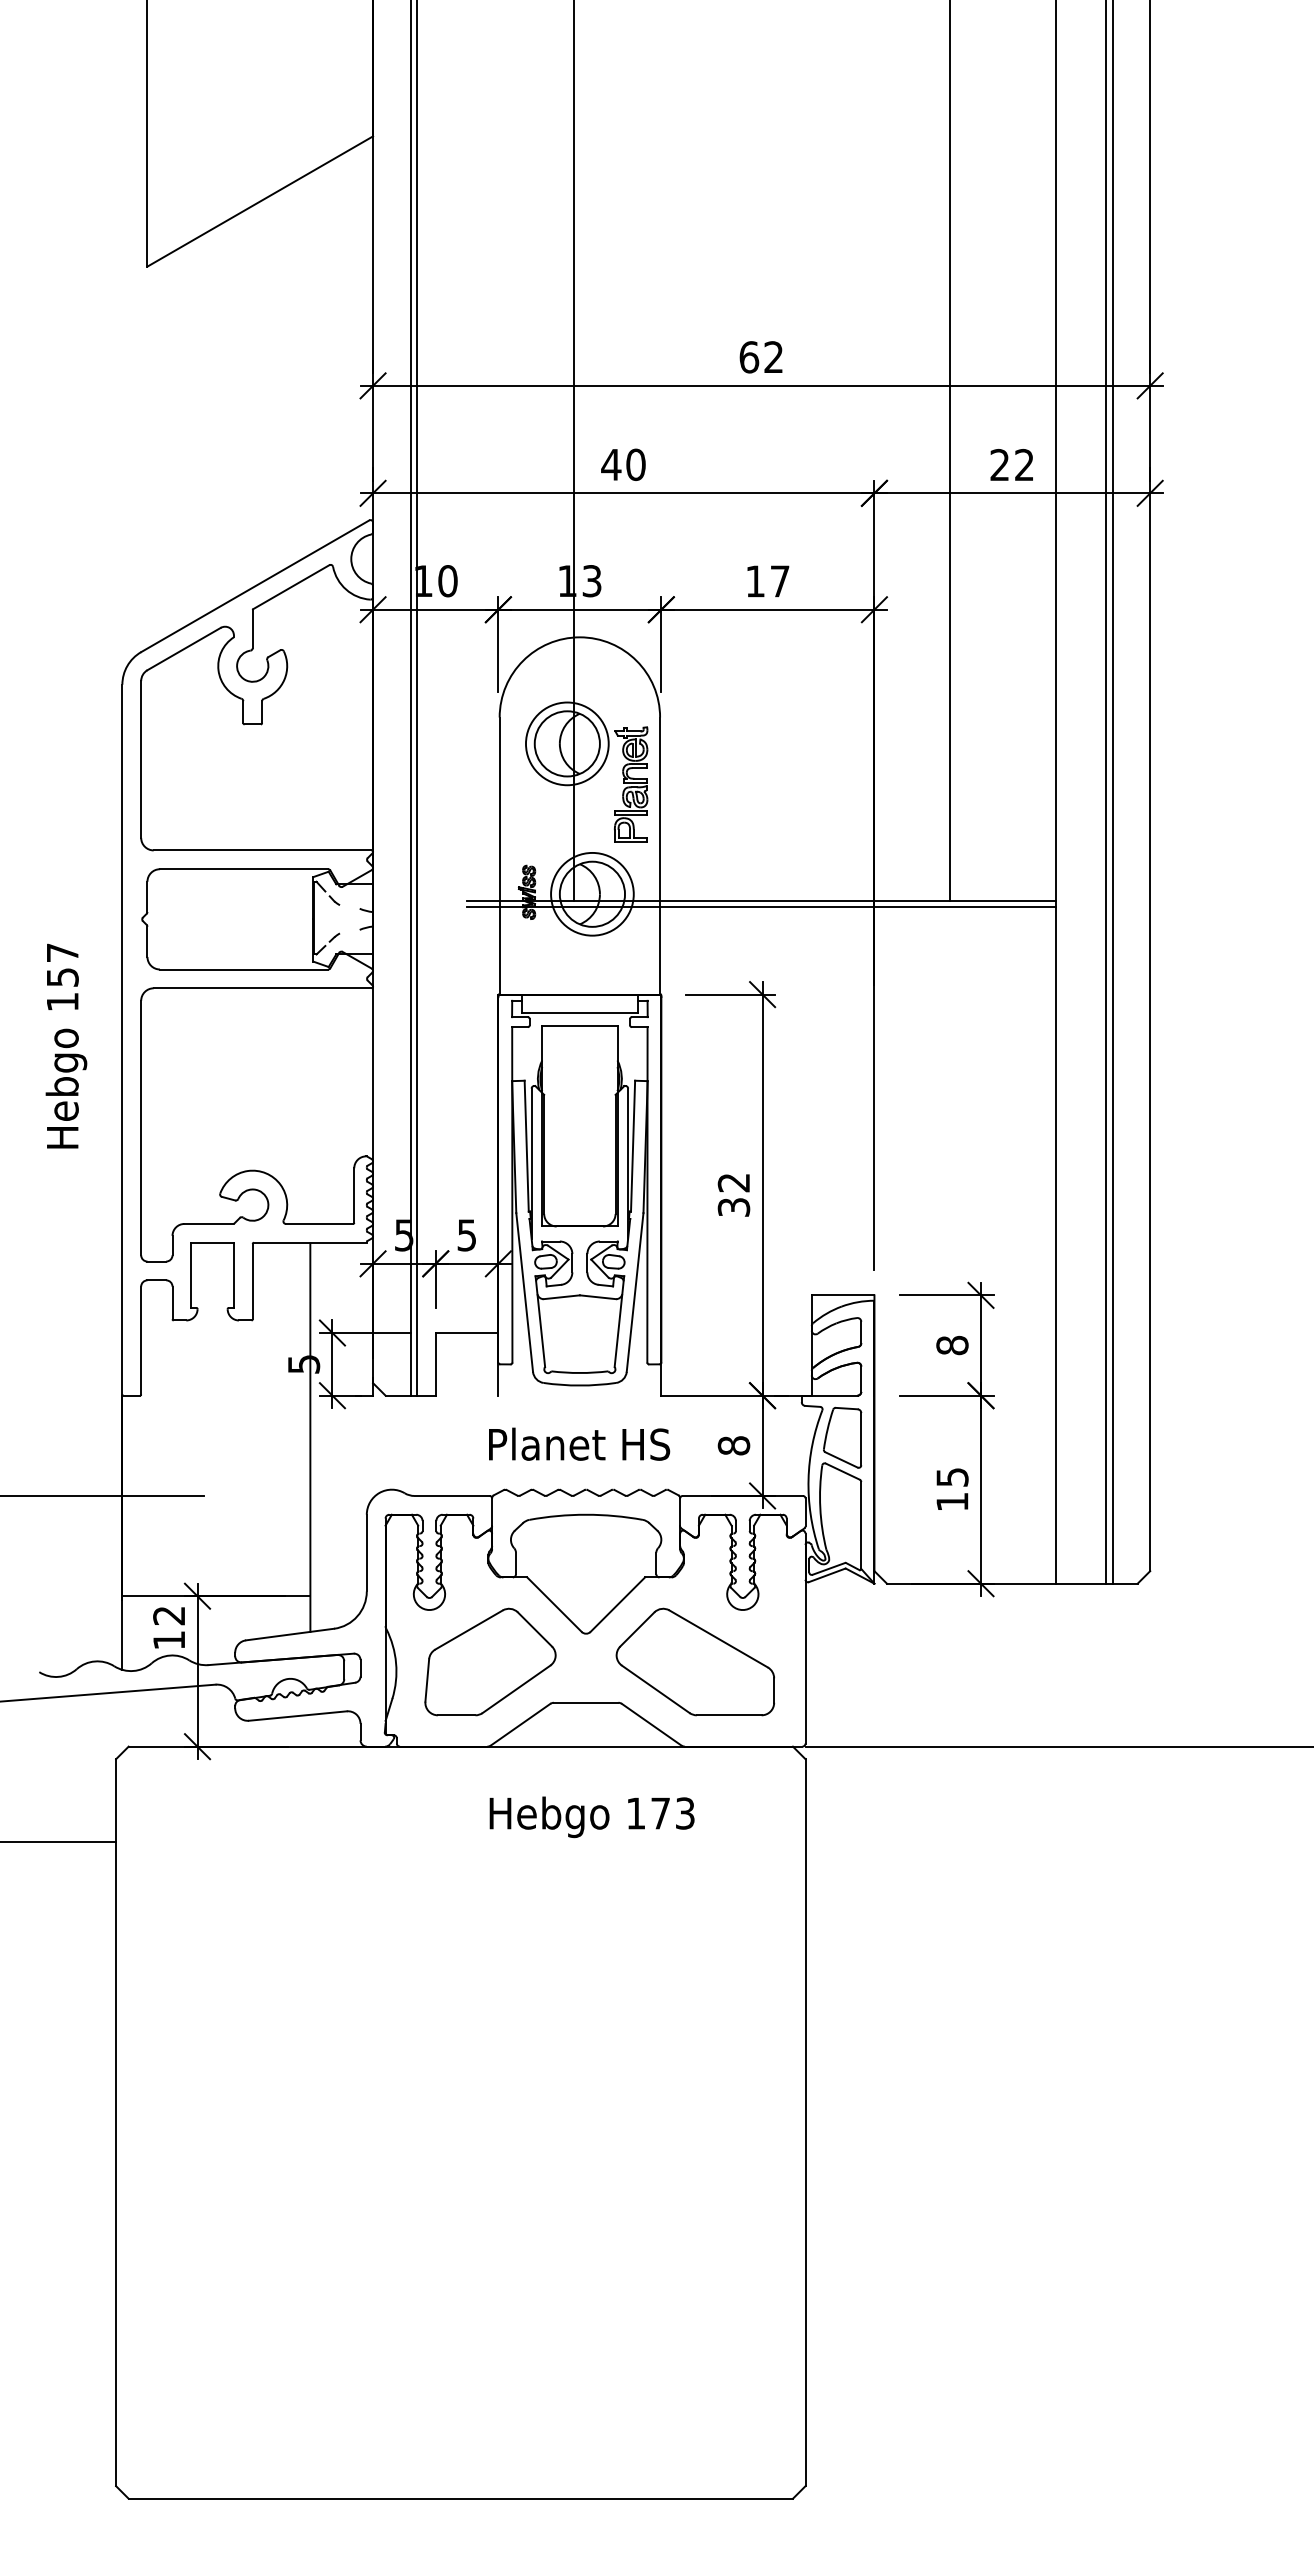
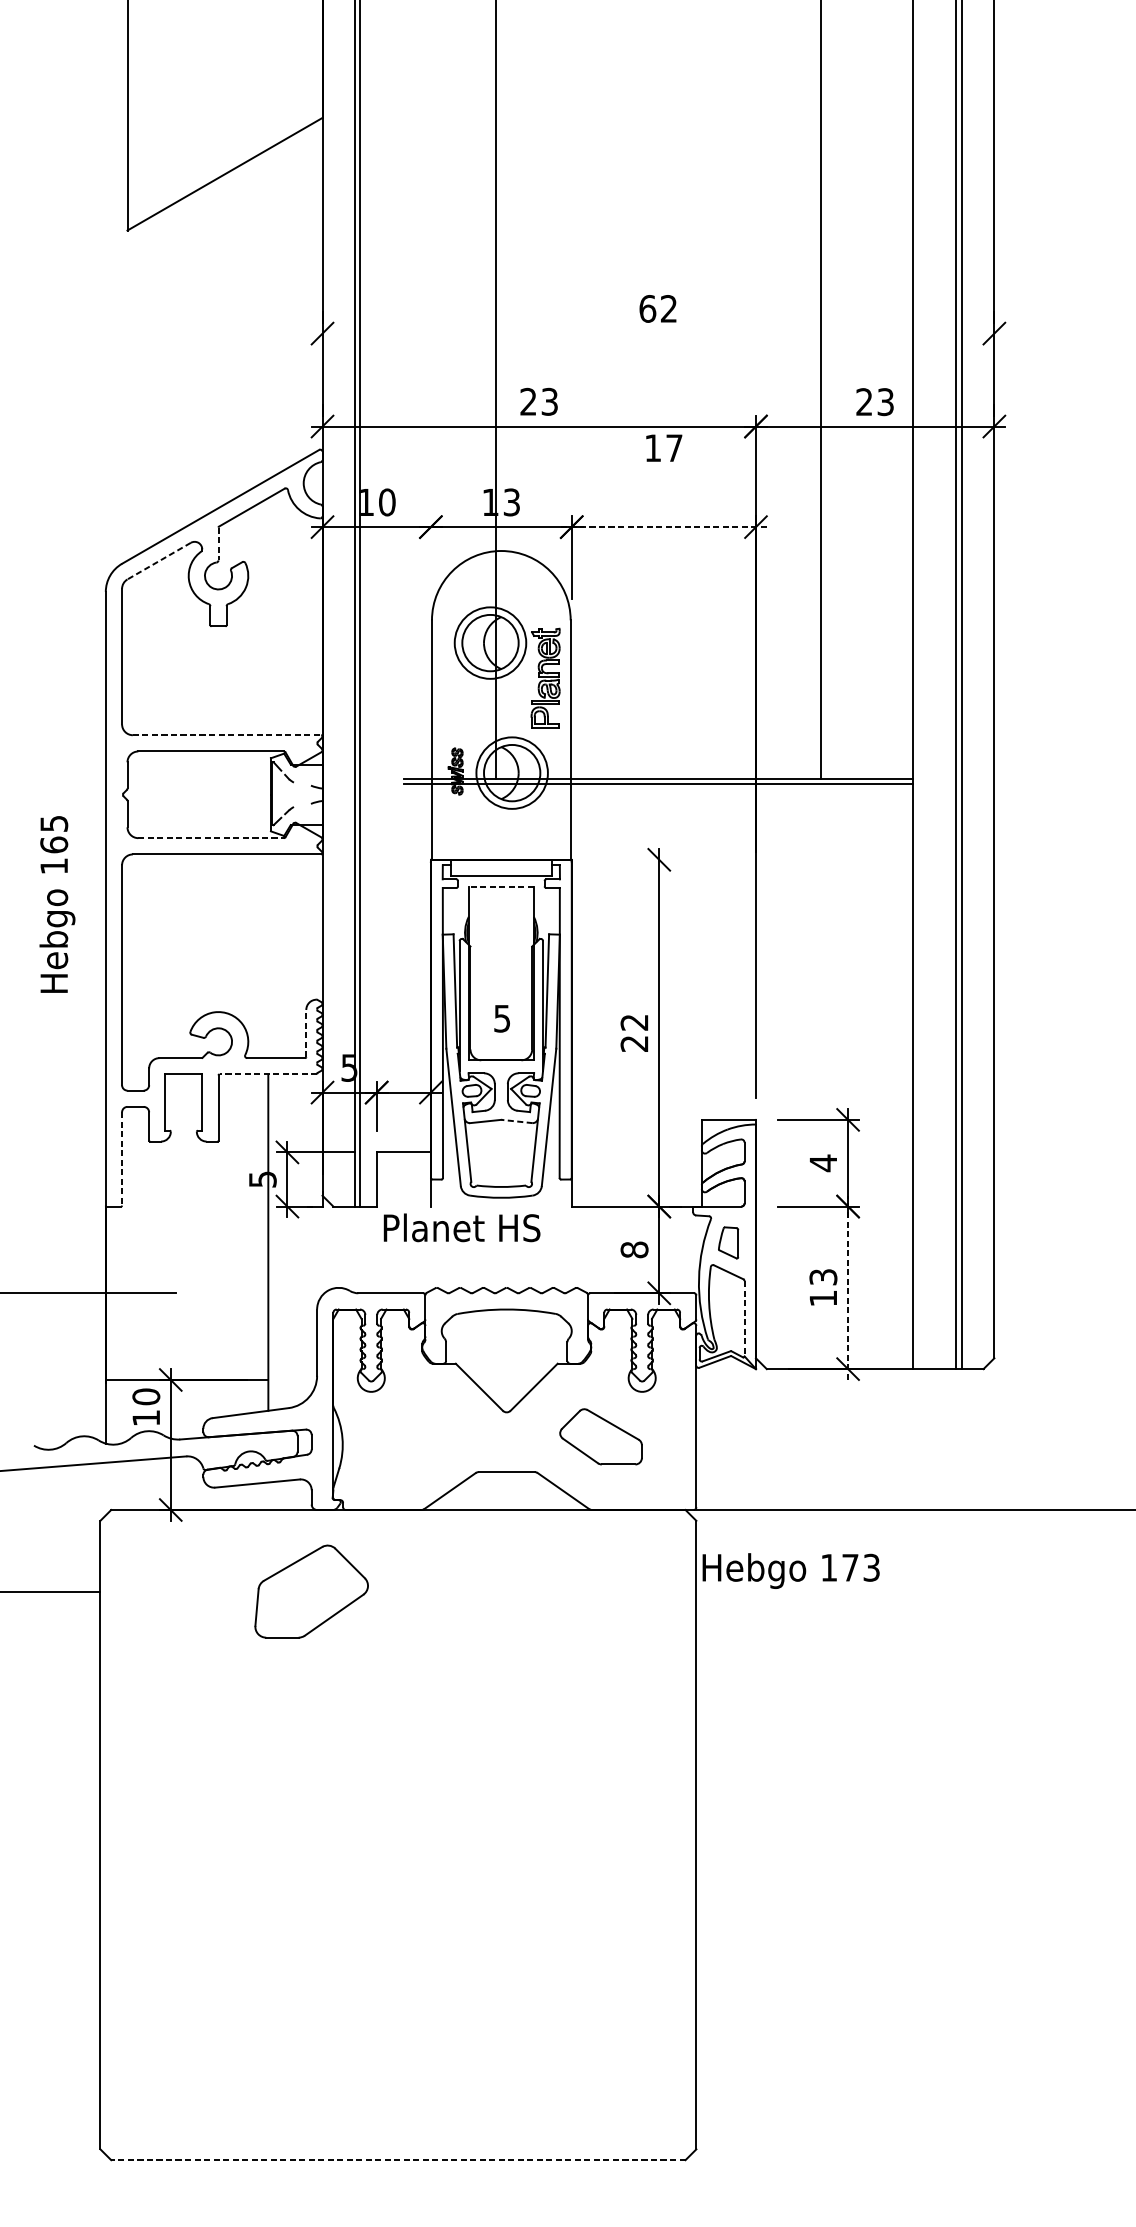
line: (761, 385) -> (658, 333), removed
text: (623, 464) -> (539, 401), 40 -> 23
text: (1024, 465) -> (885, 402), 22 -> 23
text: (768, 581) -> (664, 448), moved
line: (768, 609) -> (664, 526), solid -> dashed
line: (252, 629) -> (218, 544), solid -> dashed
line: (498, 644) -> (430, 557), removed
line: (183, 649) -> (158, 561), solid -> dashed
line: (262, 850) -> (226, 735), solid -> dashed
text: (62, 964) -> (54, 833), 157 -> 165
line: (244, 969) -> (211, 838), solid -> dashed
line: (730, 994) -> (631, 859), removed
line: (579, 1025) -> (501, 886), solid -> dashed
line: (354, 1195) -> (306, 1033), solid -> dashed
text: (734, 1207) -> (634, 1043), 32 -> 22
text: (466, 1235) -> (501, 1018), moved
line: (309, 1242) -> (267, 1074), solid -> dashed
line: (597, 1297) -> (516, 1121), solid -> dashed
line: (141, 1340) -> (122, 1158), solid -> dashed
text: (952, 1345) -> (823, 1163), 8 -> 4
part: (842, 1437) -> (728, 1242), size x0.6
text: (579, 1443) -> (462, 1227), moved
text: (952, 1477) -> (823, 1277), 15 -> 13
line: (981, 1489) -> (848, 1287), solid -> dashed
line: (861, 1525) -> (744, 1318), solid -> dashed
text: (169, 1615) -> (146, 1396), 12 -> 10
part: (490, 1661) -> (311, 1591), moved
part: (694, 1661) -> (600, 1436), size x0.6
text: (591, 1817) -> (790, 1571), moved
line: (460, 2498) -> (398, 2159), solid -> dashed

